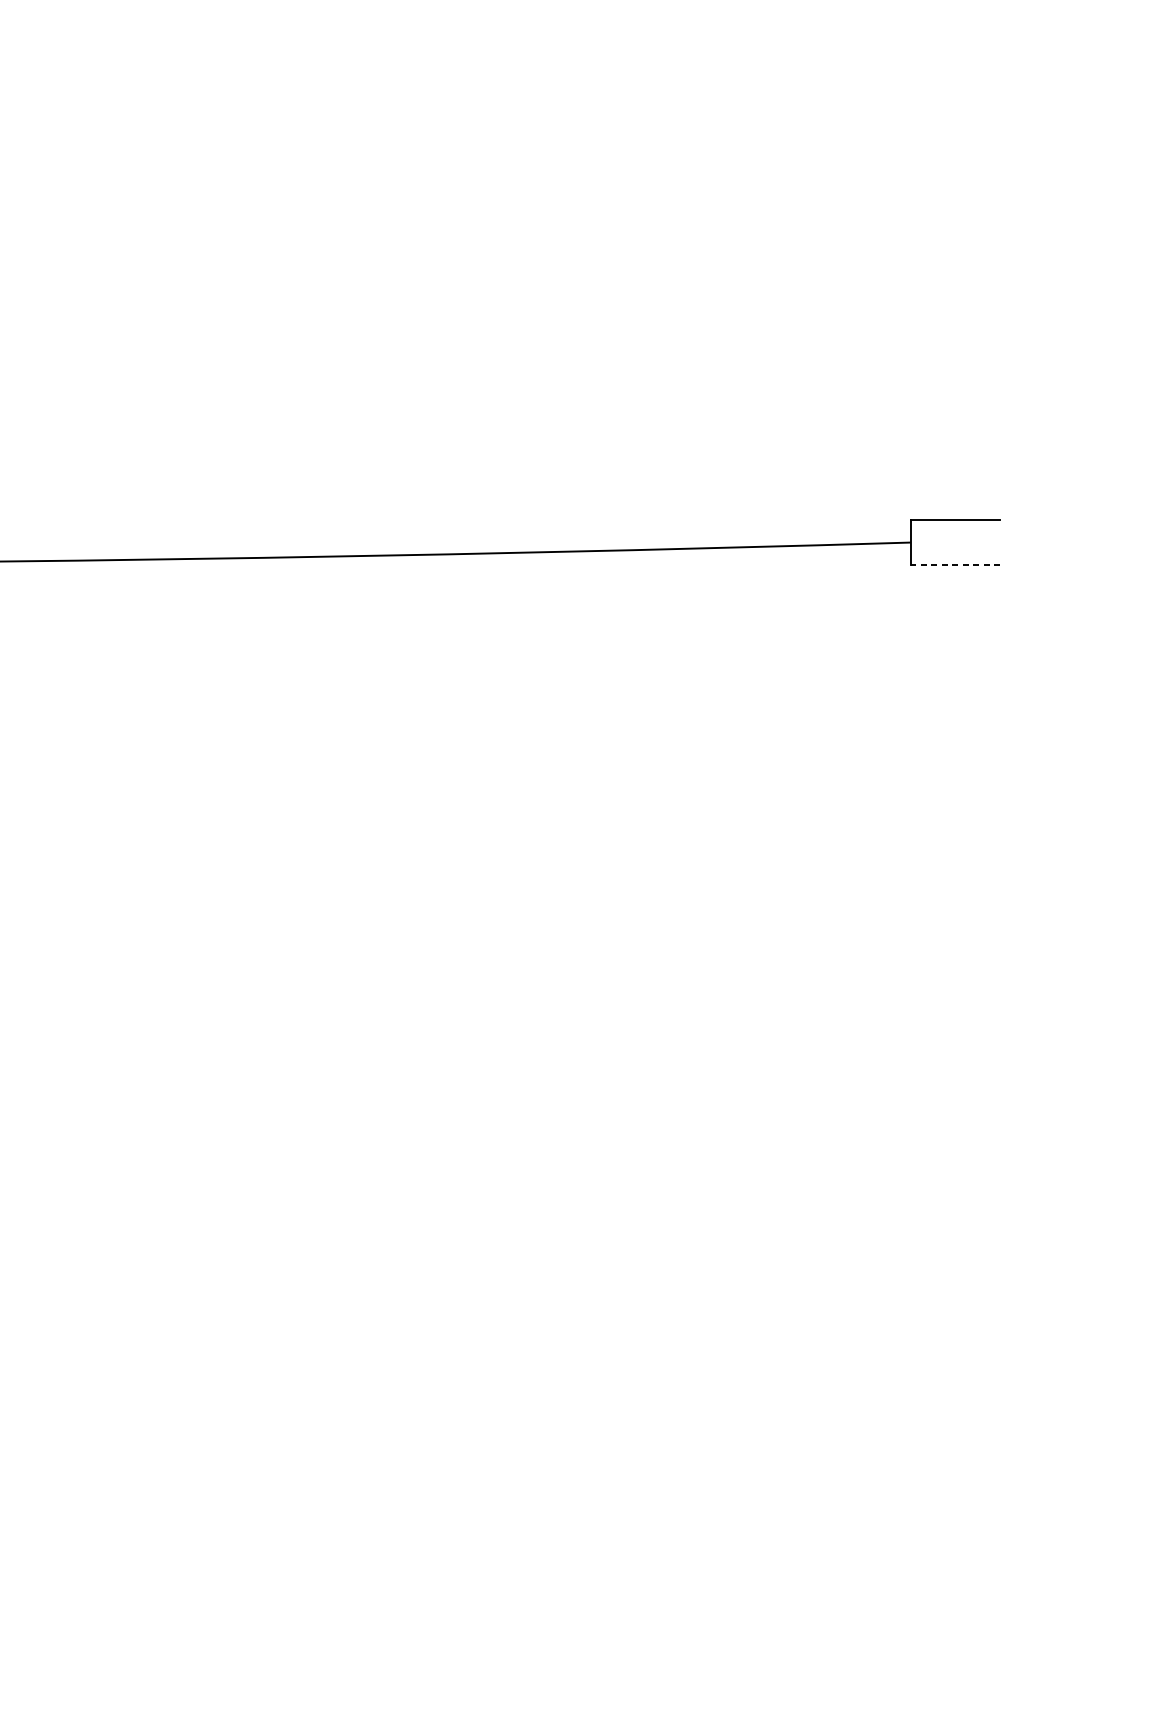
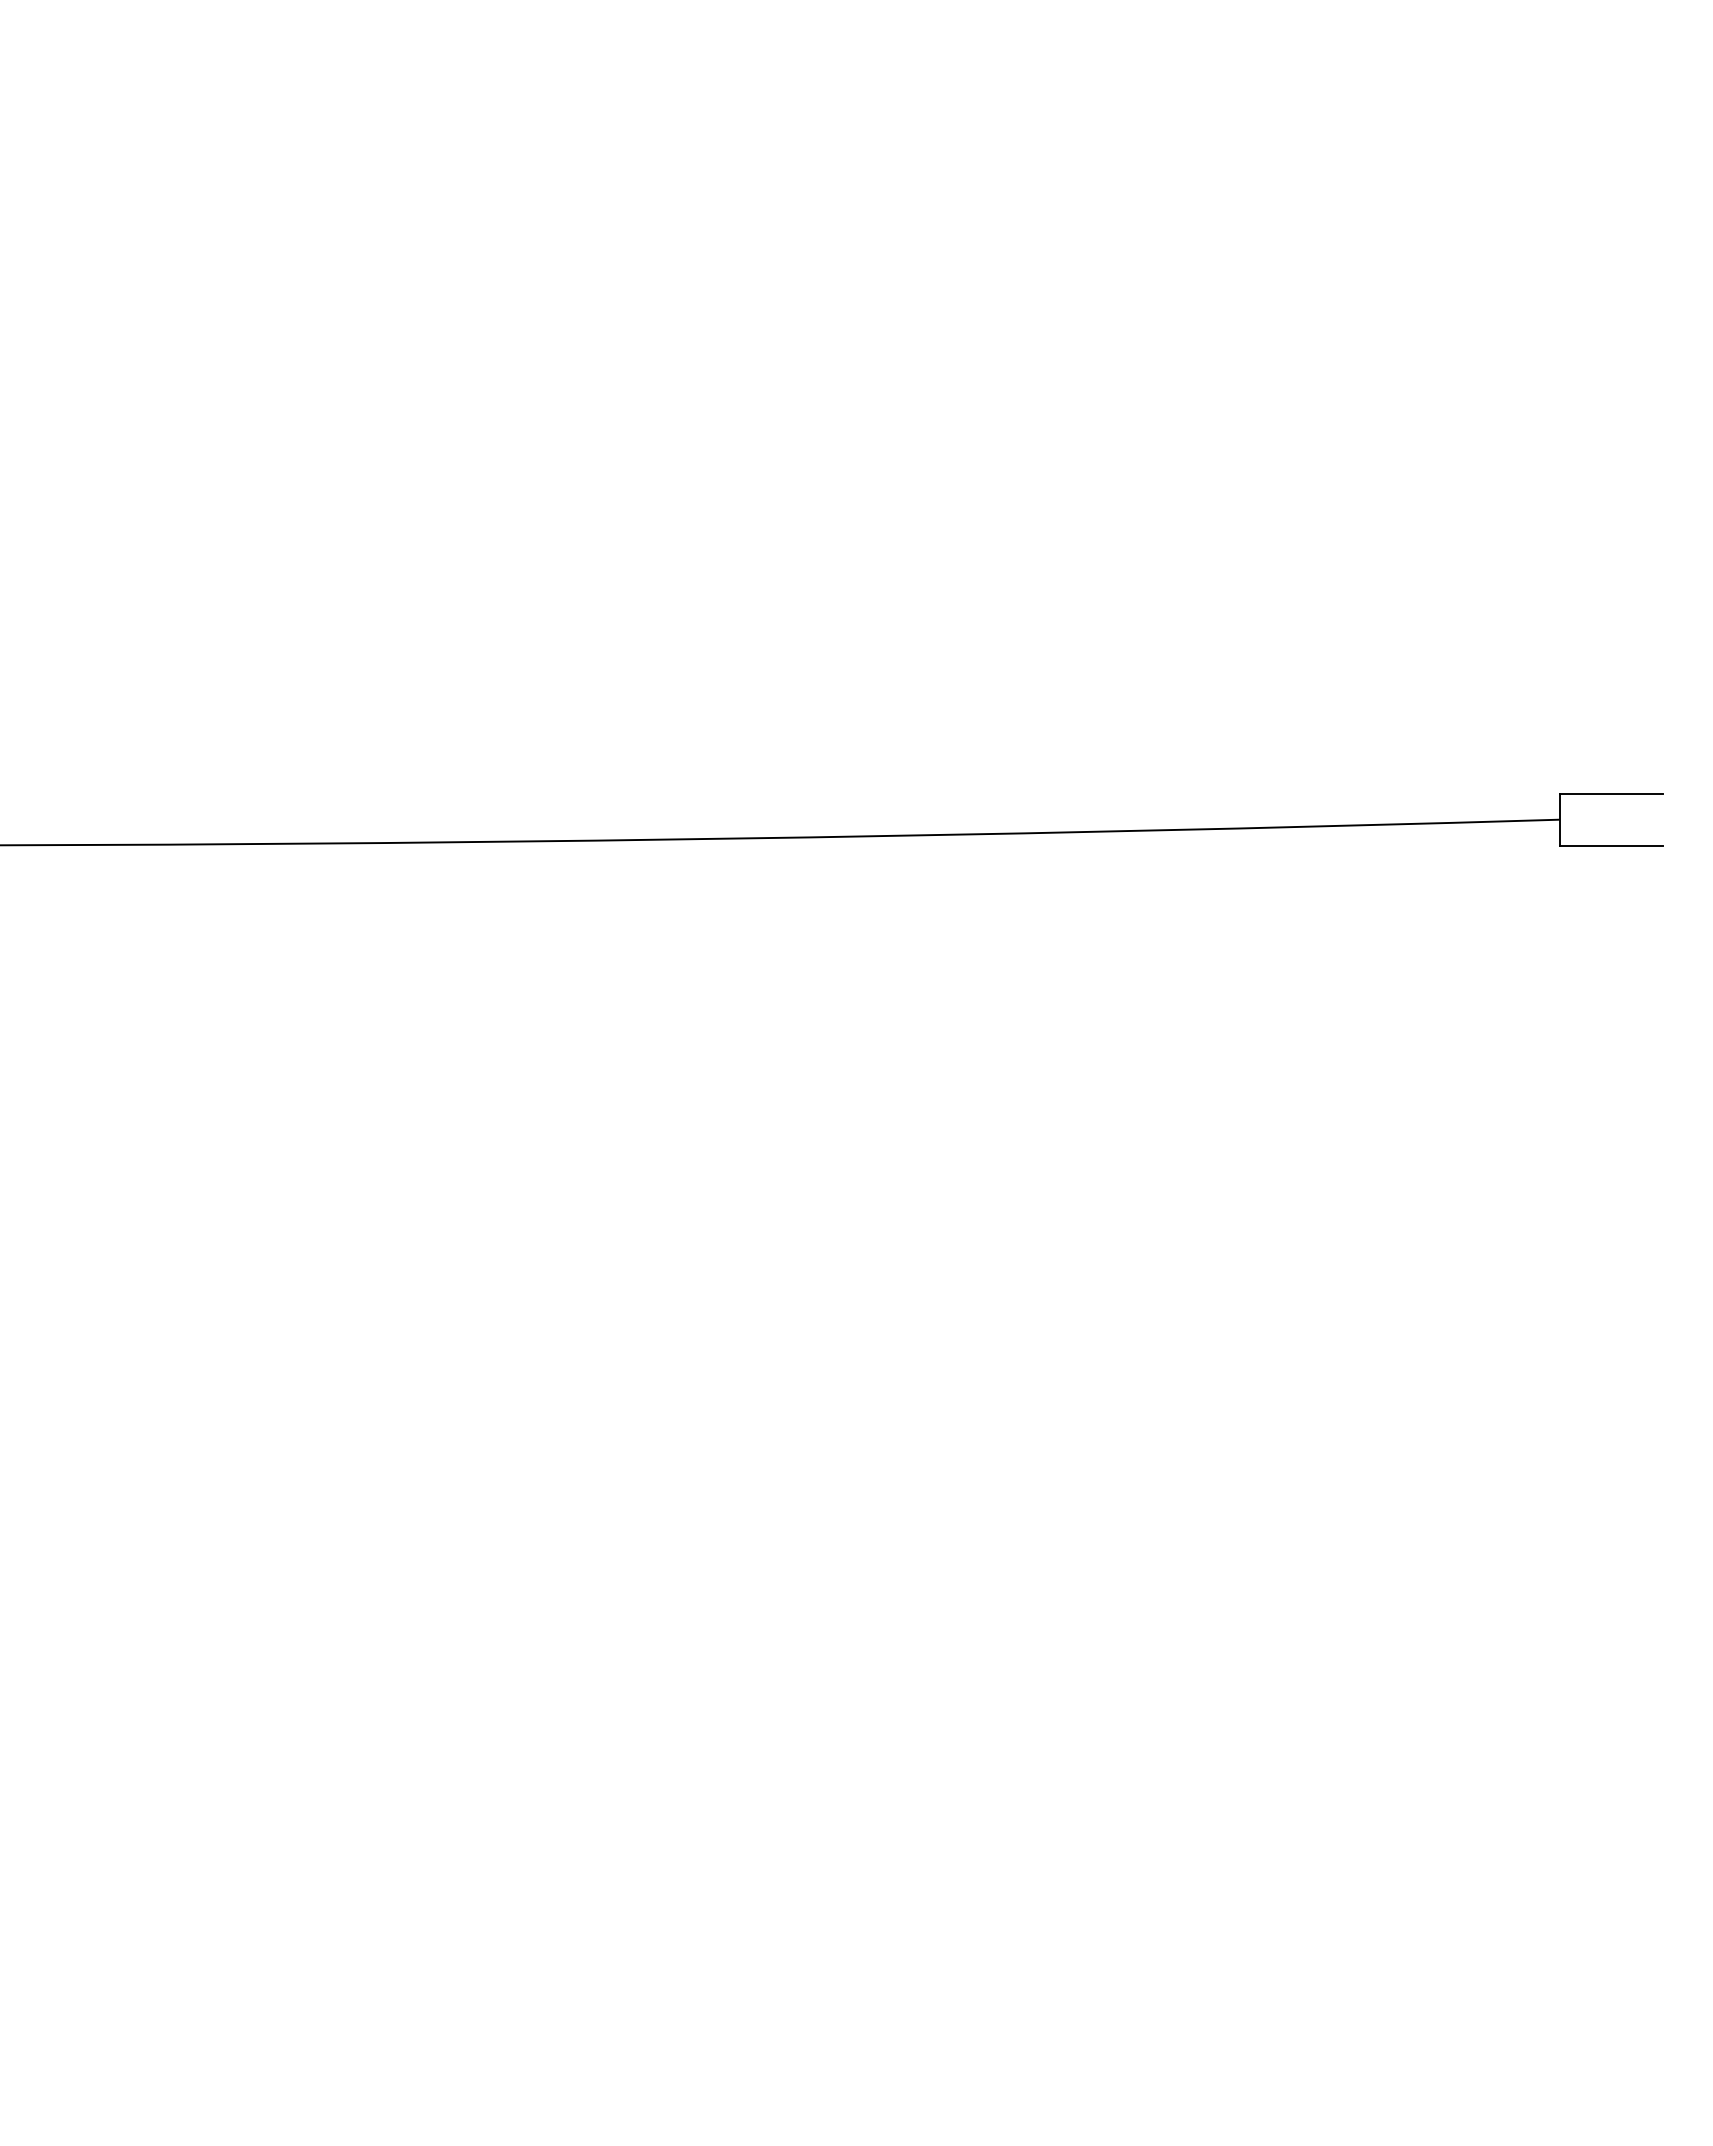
line: (955, 564) -> (1611, 845), dashed -> solid

